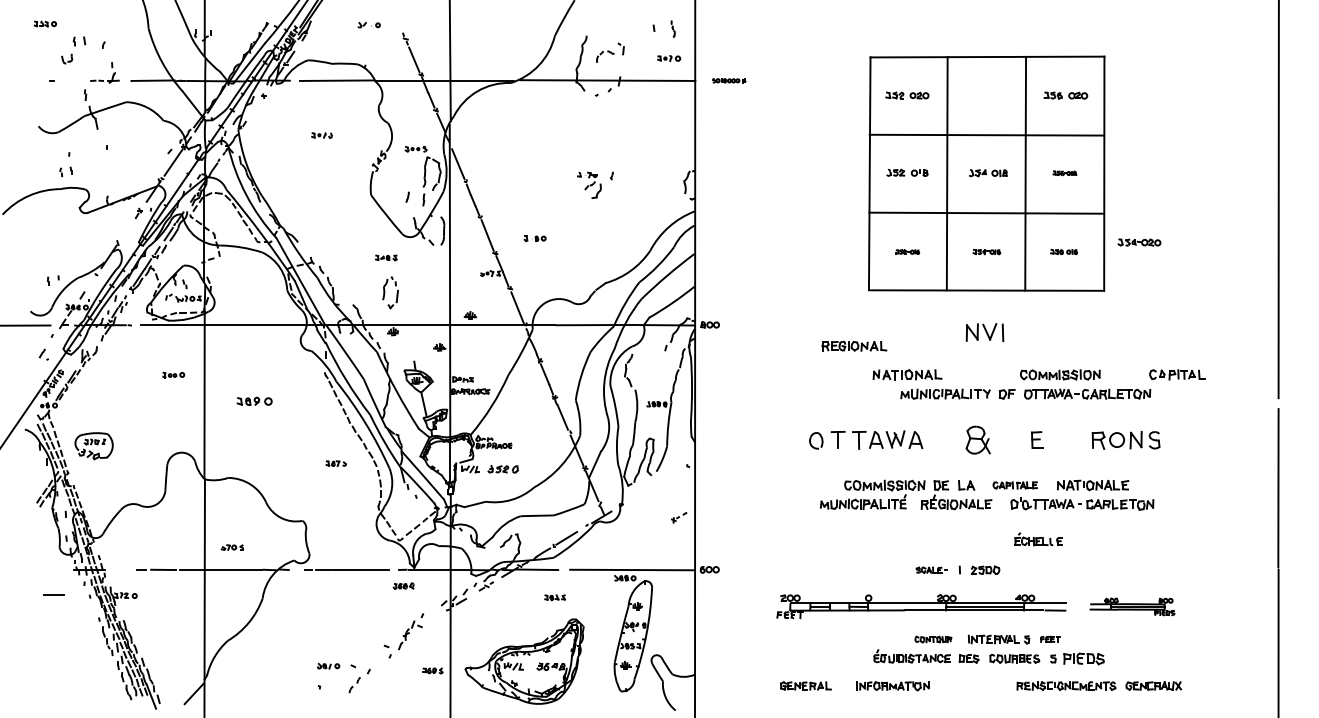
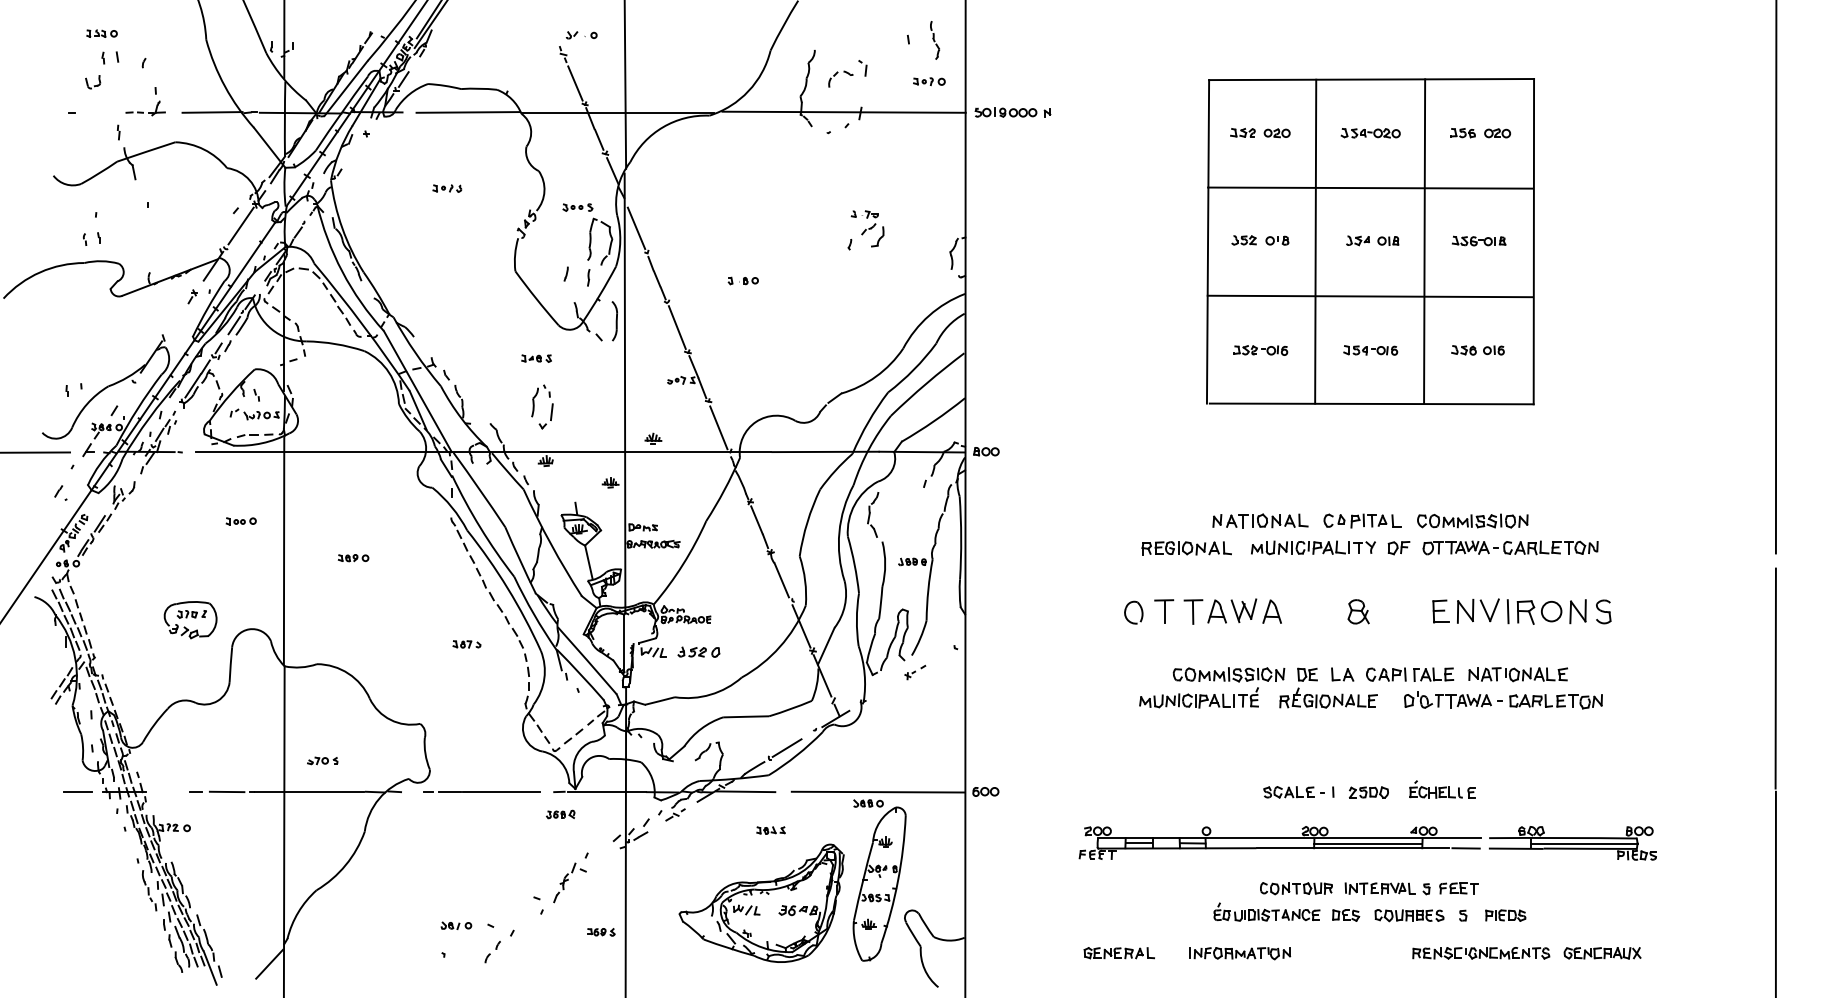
part: (45, 23) -> (101, 33), moved
part: (369, 25) -> (581, 35), moved
part: (673, 28) -> (935, 40), size x1.67
part: (728, 80) -> (1012, 112), size x1.67
part: (1064, 172) -> (1478, 240), size x1.67
part: (589, 185) -> (867, 228), moved
part: (534, 238) -> (742, 280), moved
part: (1139, 242) -> (1370, 133), moved
part: (907, 252) -> (1260, 350), size x1.67
part: (986, 252) -> (1370, 350), size x1.43
part: (1063, 252) -> (1477, 350), size x1.43
part: (985, 332) -> (1483, 611), moved
part: (854, 346) -> (1186, 548), moved
part: (1177, 374) -> (1362, 520), moved
part: (254, 401) -> (353, 558), size x0.62
part: (978, 439) -> (1358, 611), size x0.62
part: (94, 446) -> (190, 620), moved
part: (1015, 485) -> (1410, 674), size x1.43
part: (679, 517) -> (915, 672), moved
part: (1038, 539) -> (1442, 789), moved
part: (931, 570) -> (1293, 792), size x1.43
line: (53, 594) -> (77, 791), moved
part: (1132, 607) -> (1572, 843), size x1.43
part: (933, 639) -> (1296, 888), size x1.43
part: (1050, 639) -> (1458, 888), size x1.43
part: (1083, 658) -> (1505, 915), size x0.71
part: (524, 660) -> (761, 902), moved

